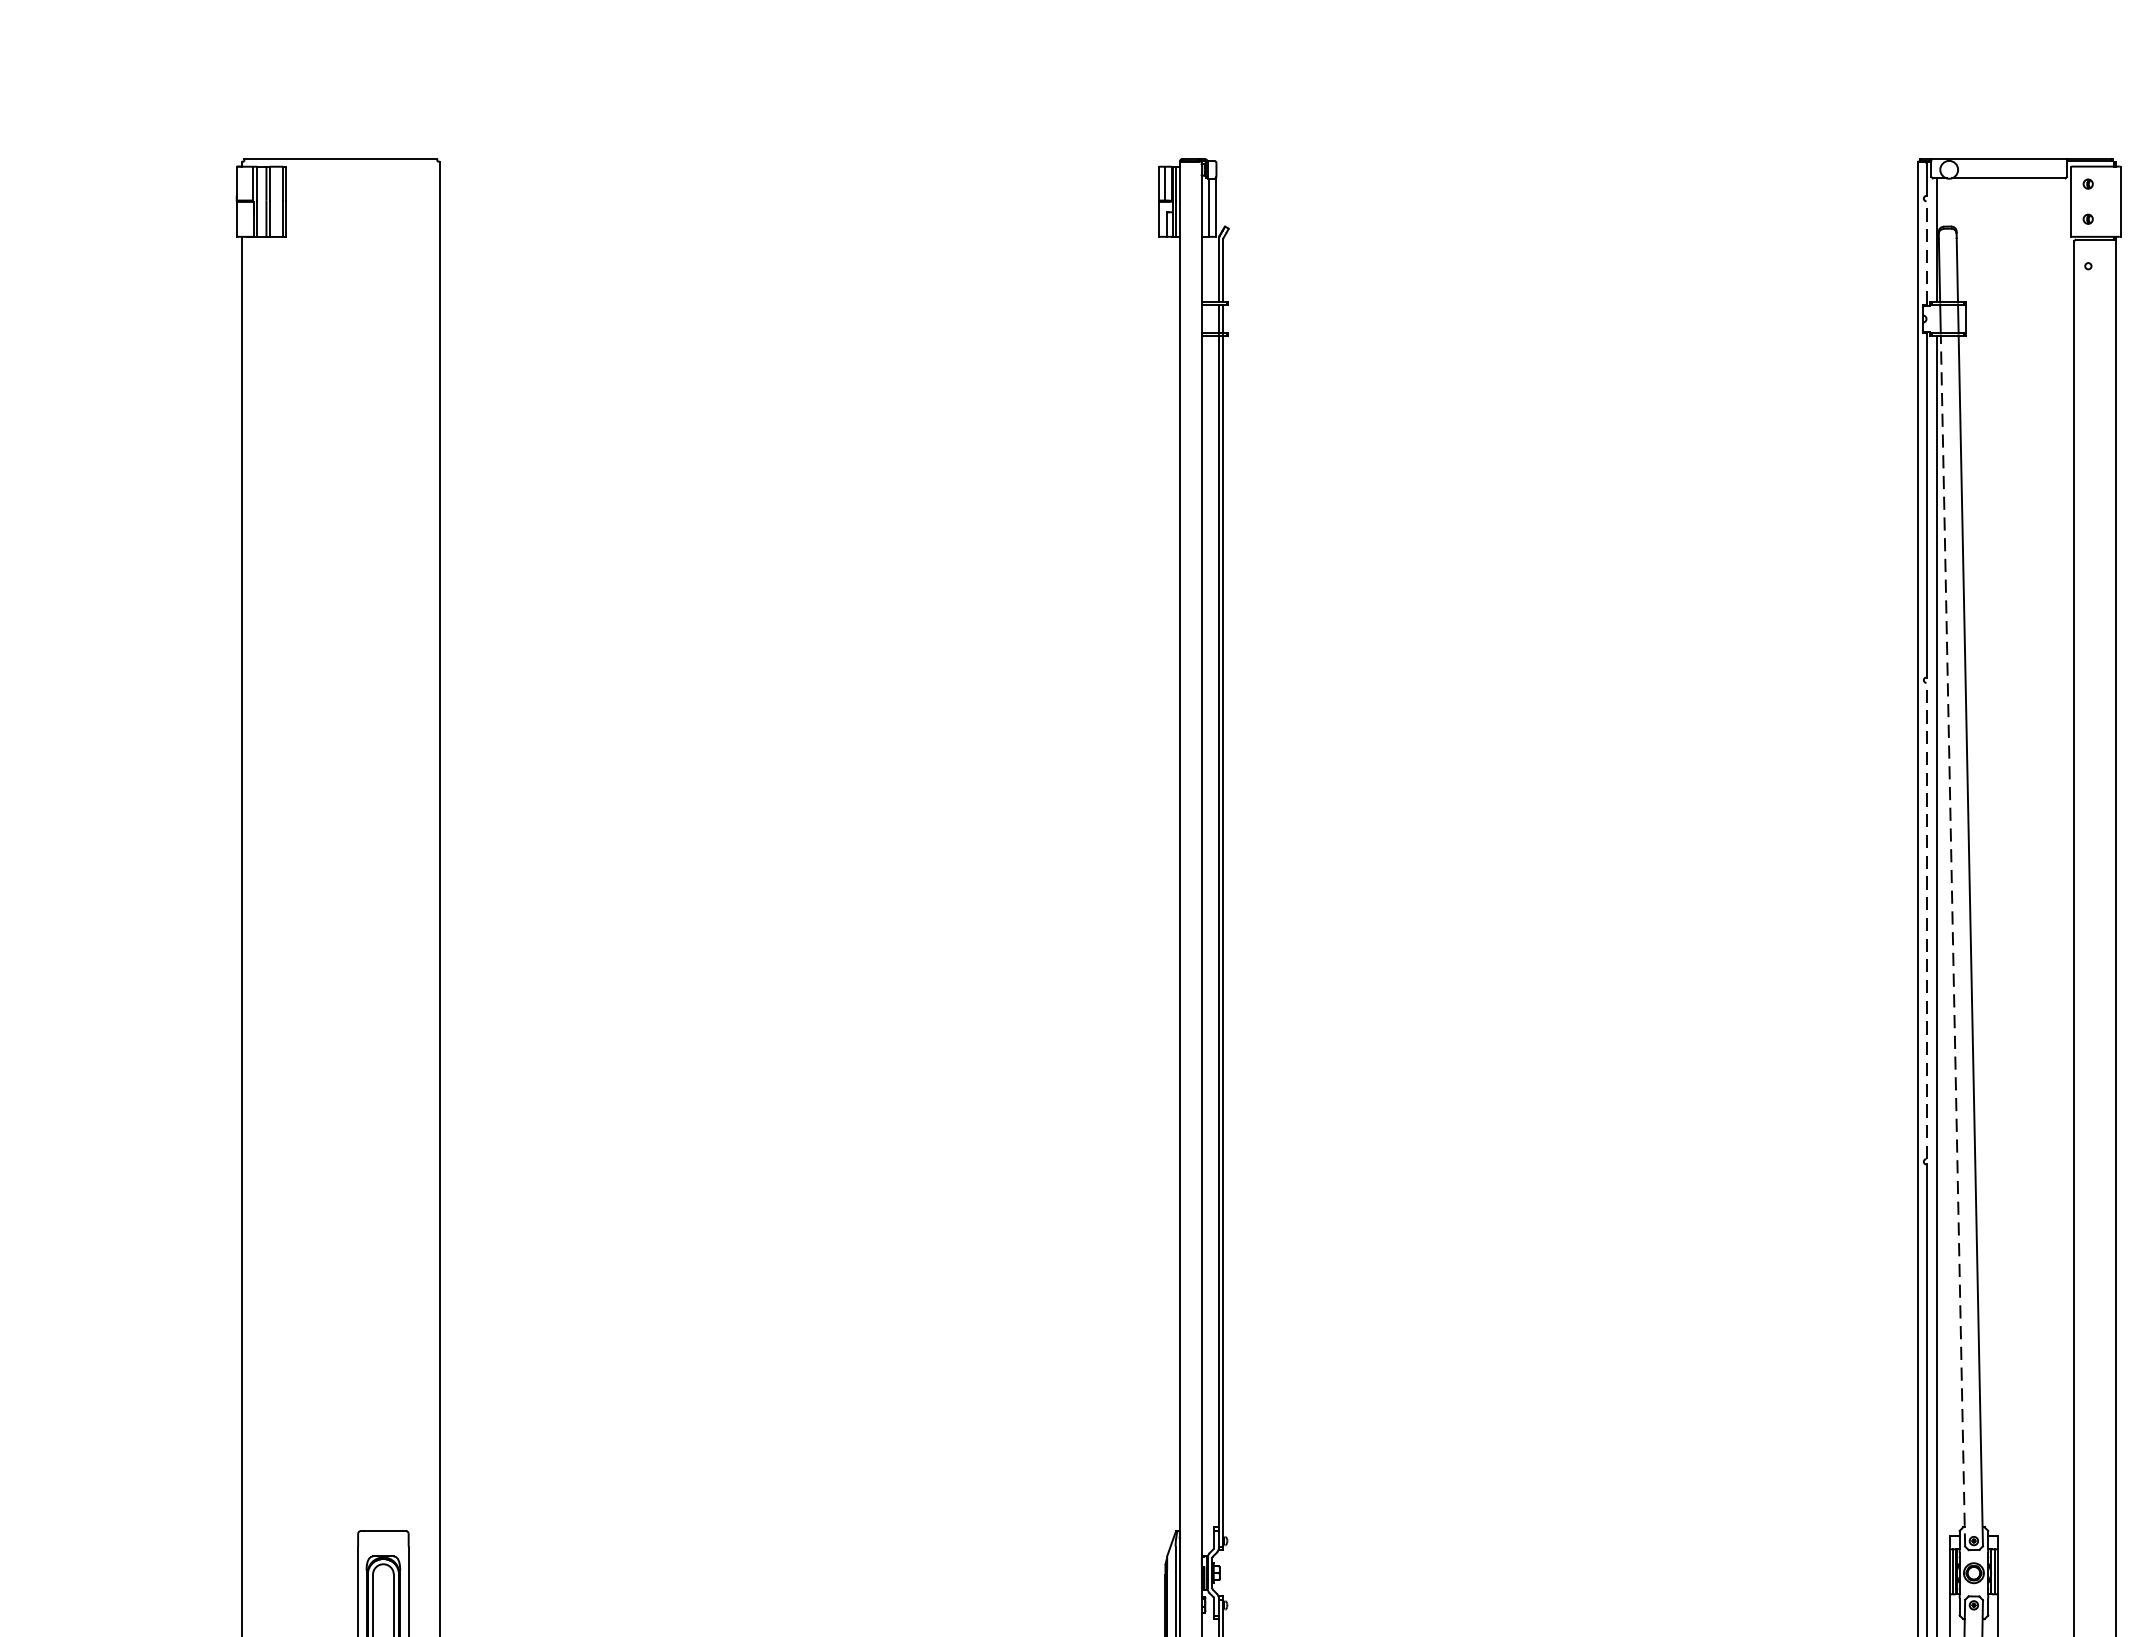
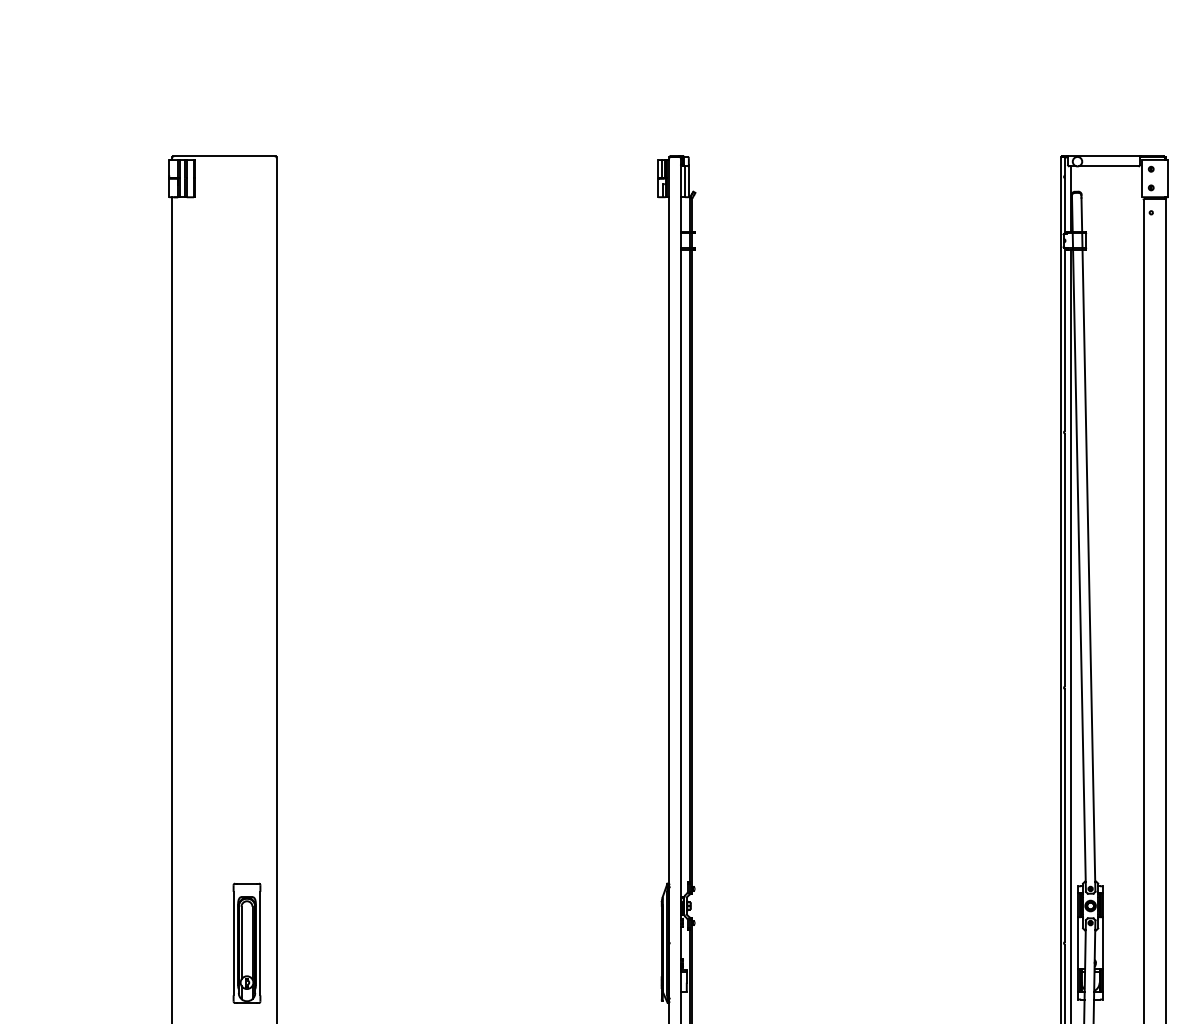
line: (1926, 252) -> (1065, 205), dashed -> solid
line: (1926, 919) -> (1065, 559), dashed -> solid
line: (1952, 940) -> (1079, 570), dashed -> solid

